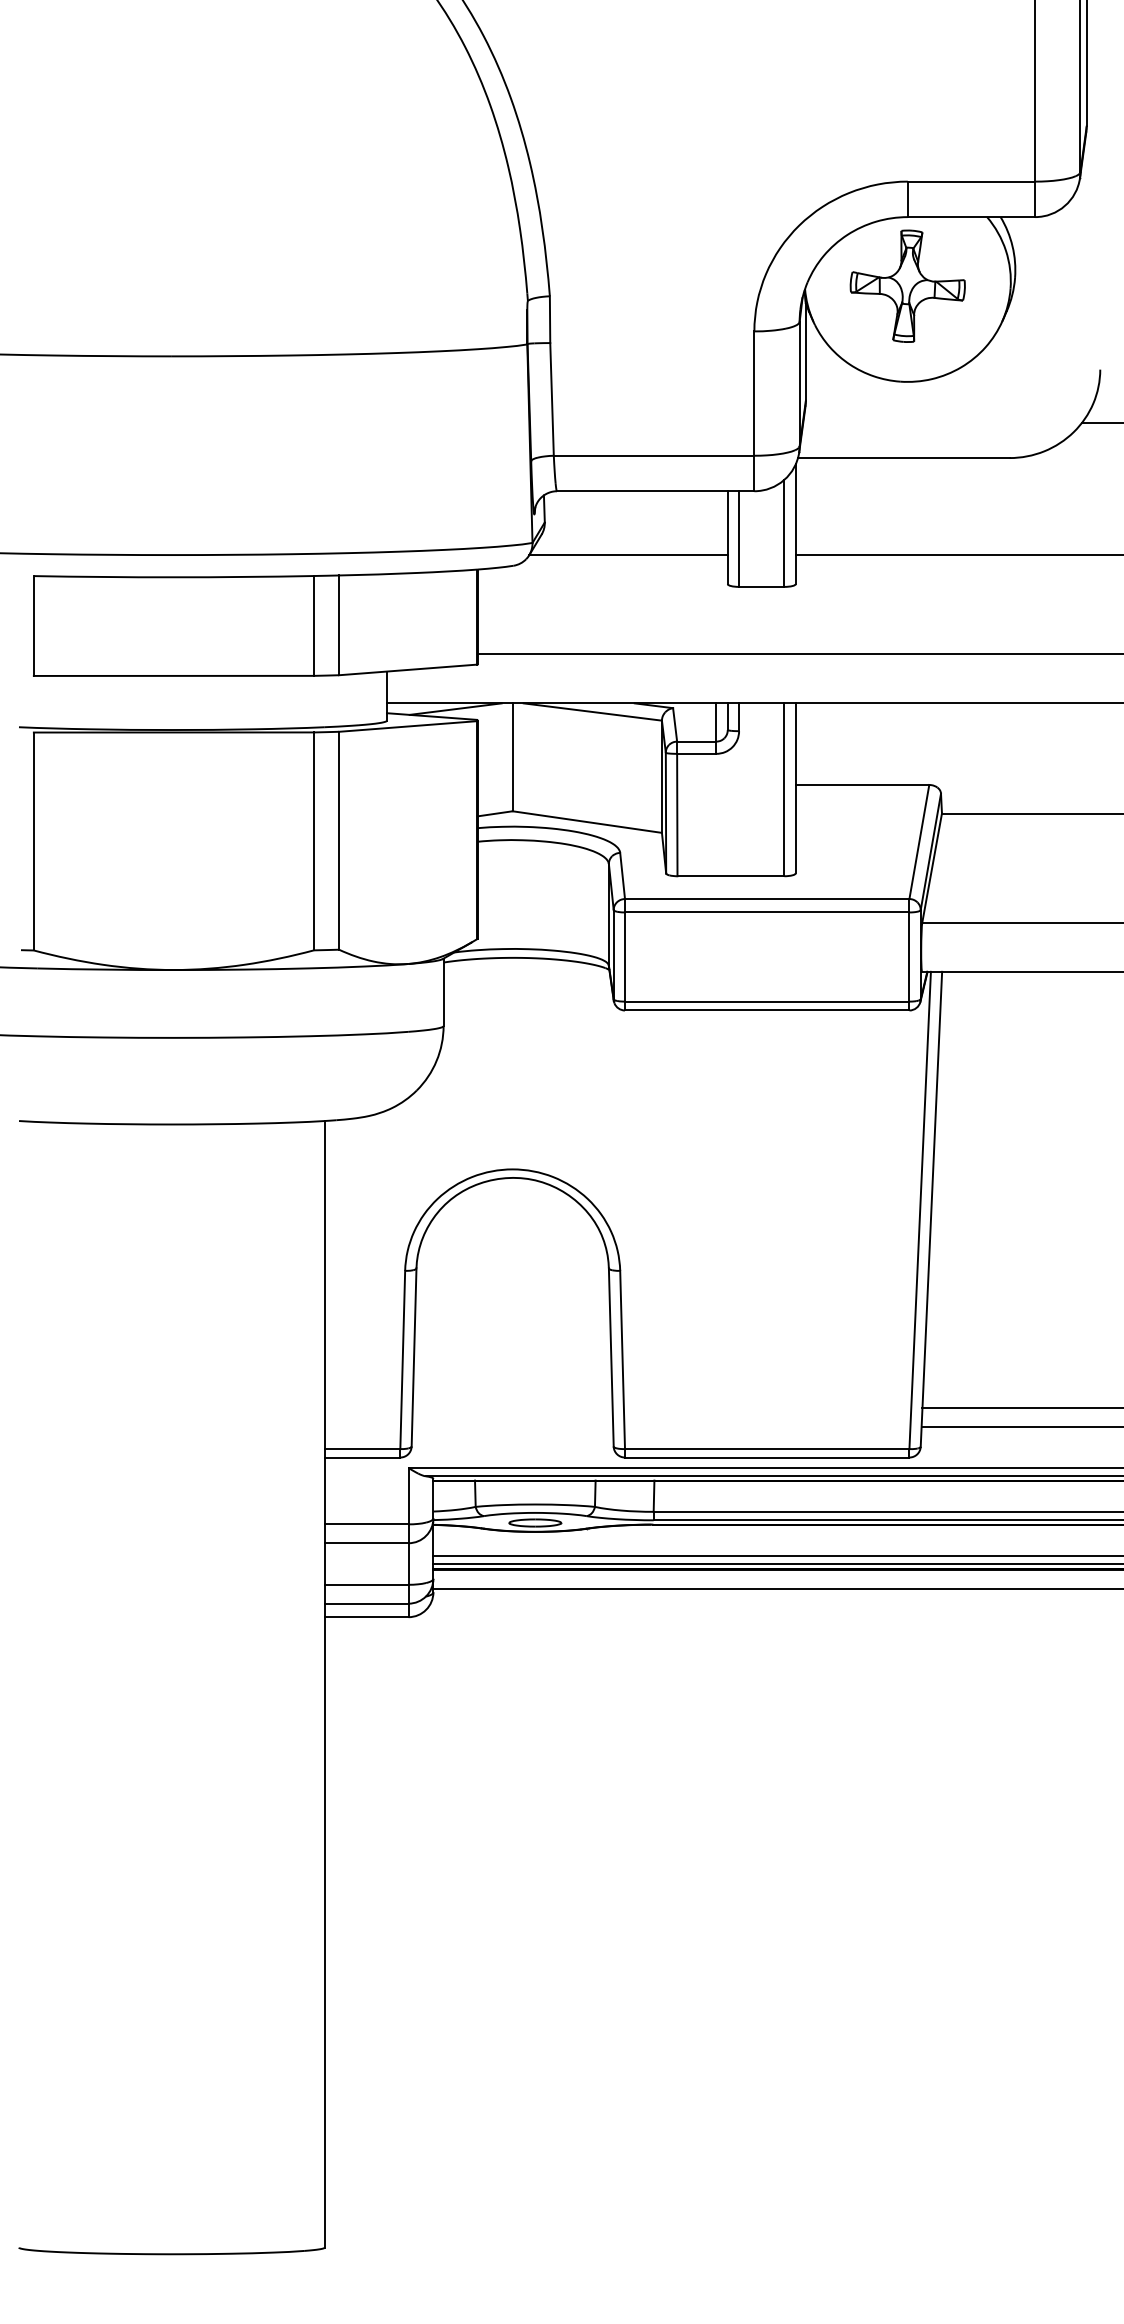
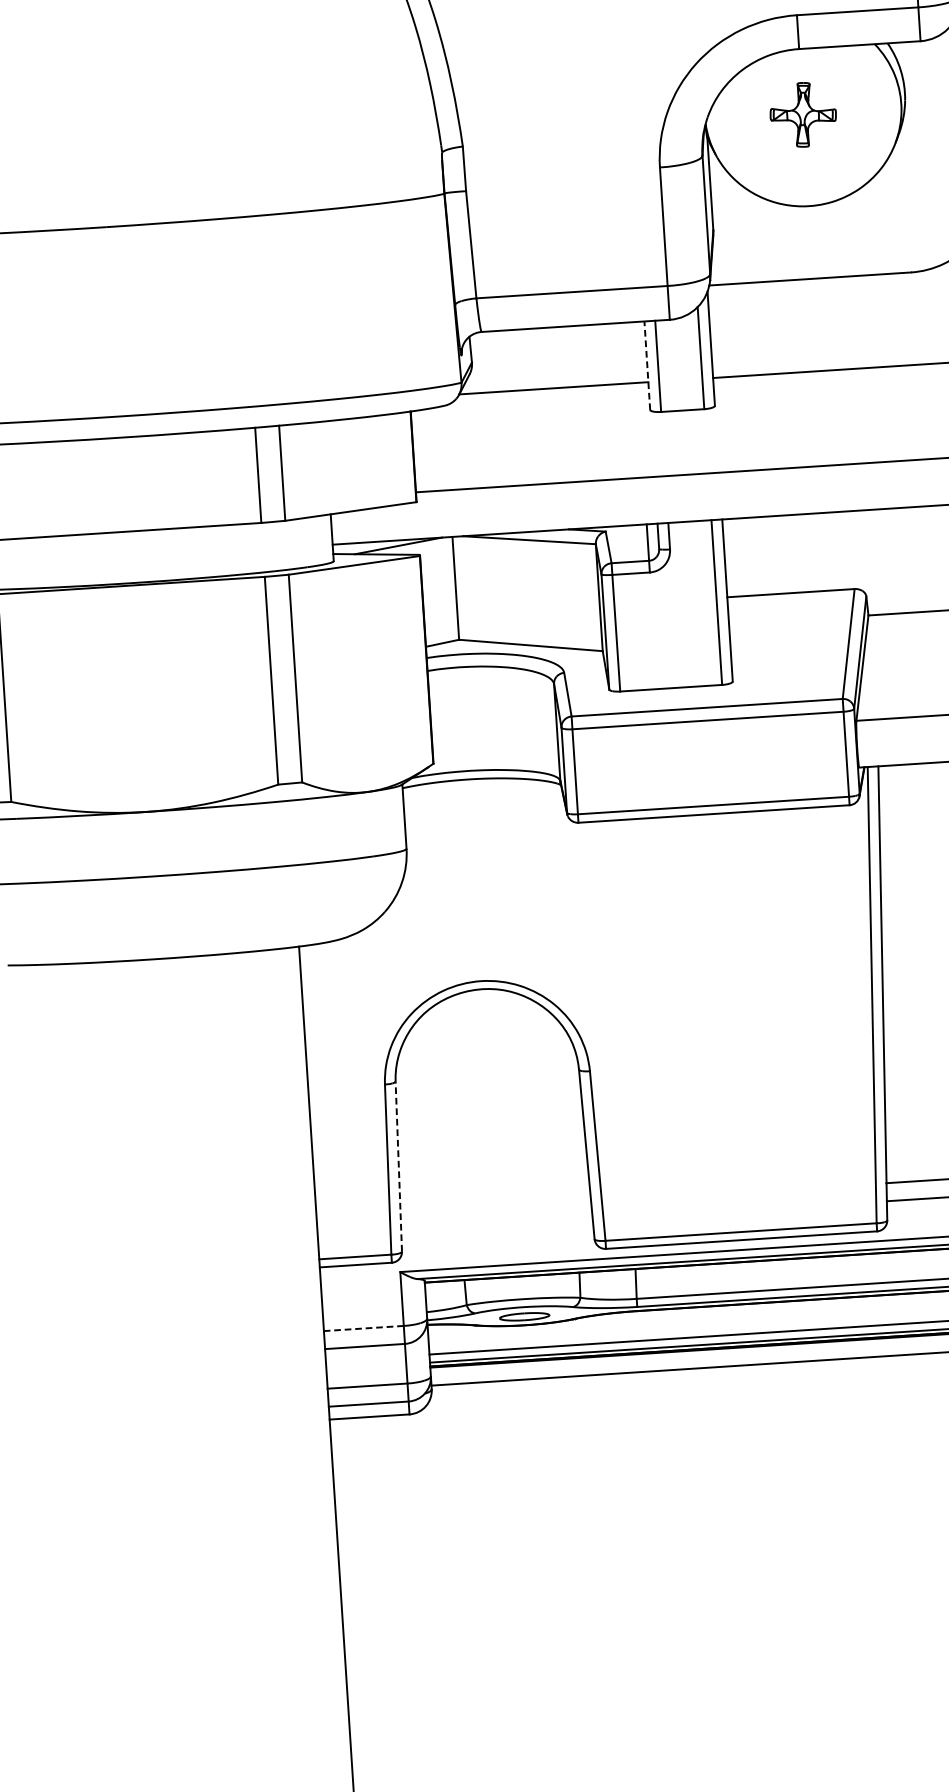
part: (907, 285) -> (803, 114), size x0.6
line: (727, 537) -> (647, 365), solid -> dashed
line: (414, 1356) -> (399, 1165), solid -> dashed
line: (366, 1524) -> (363, 1328), solid -> dashed

